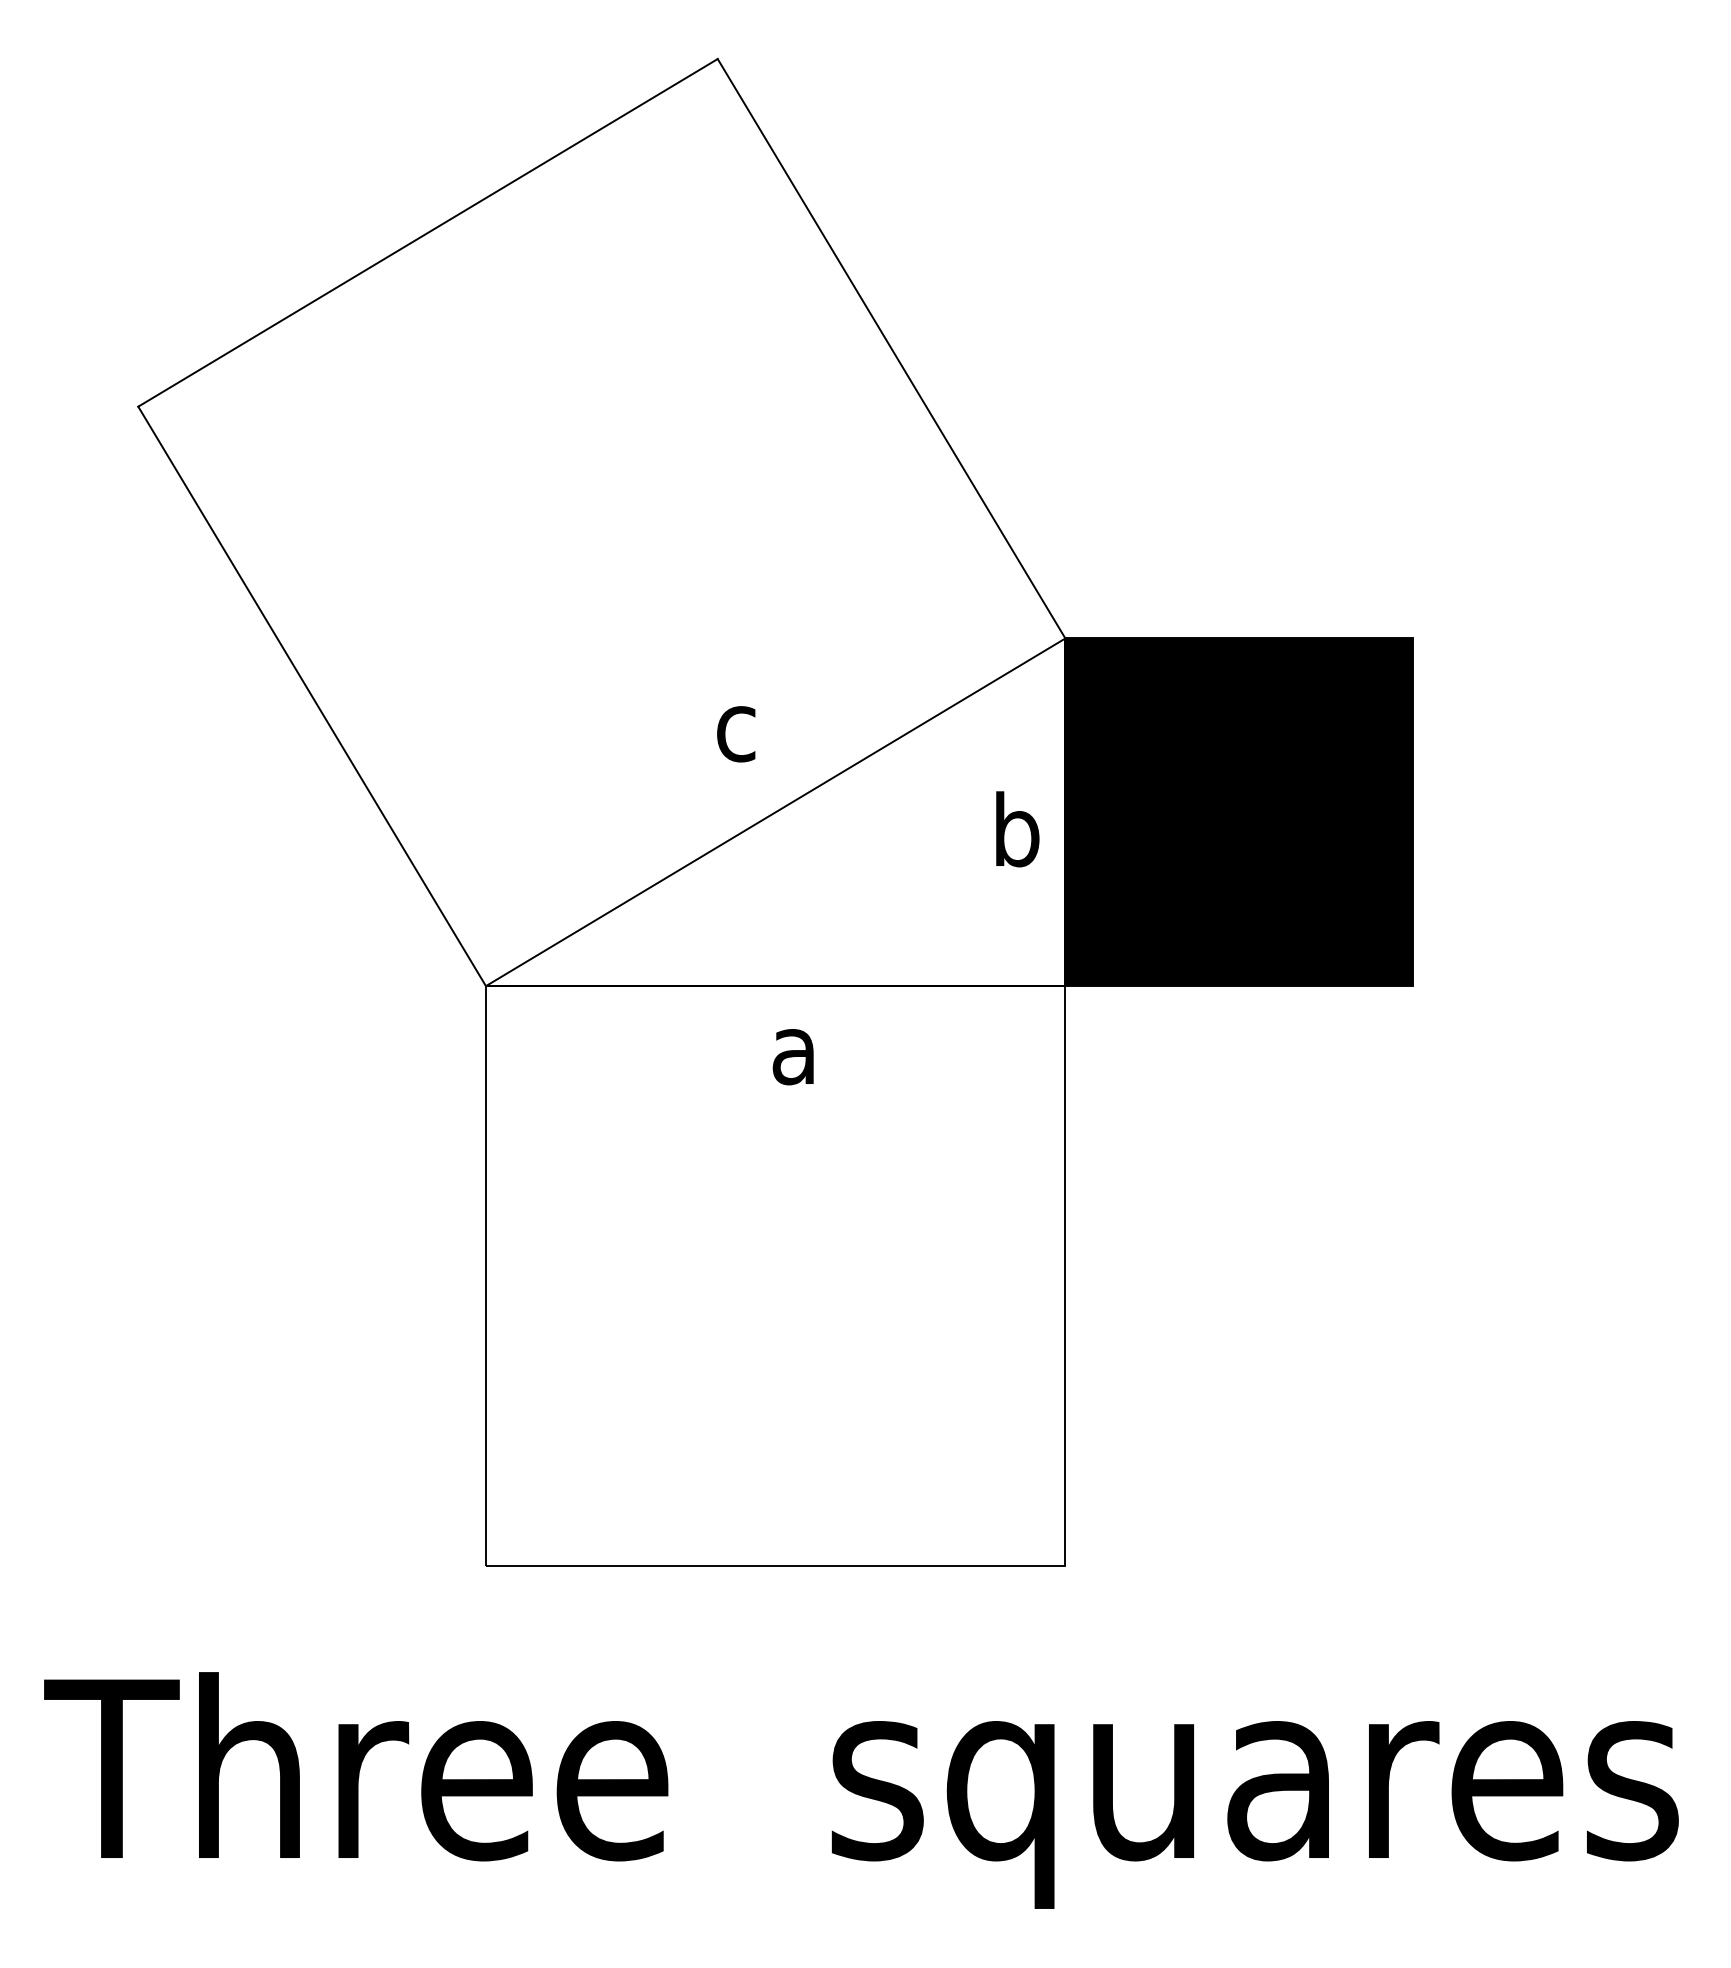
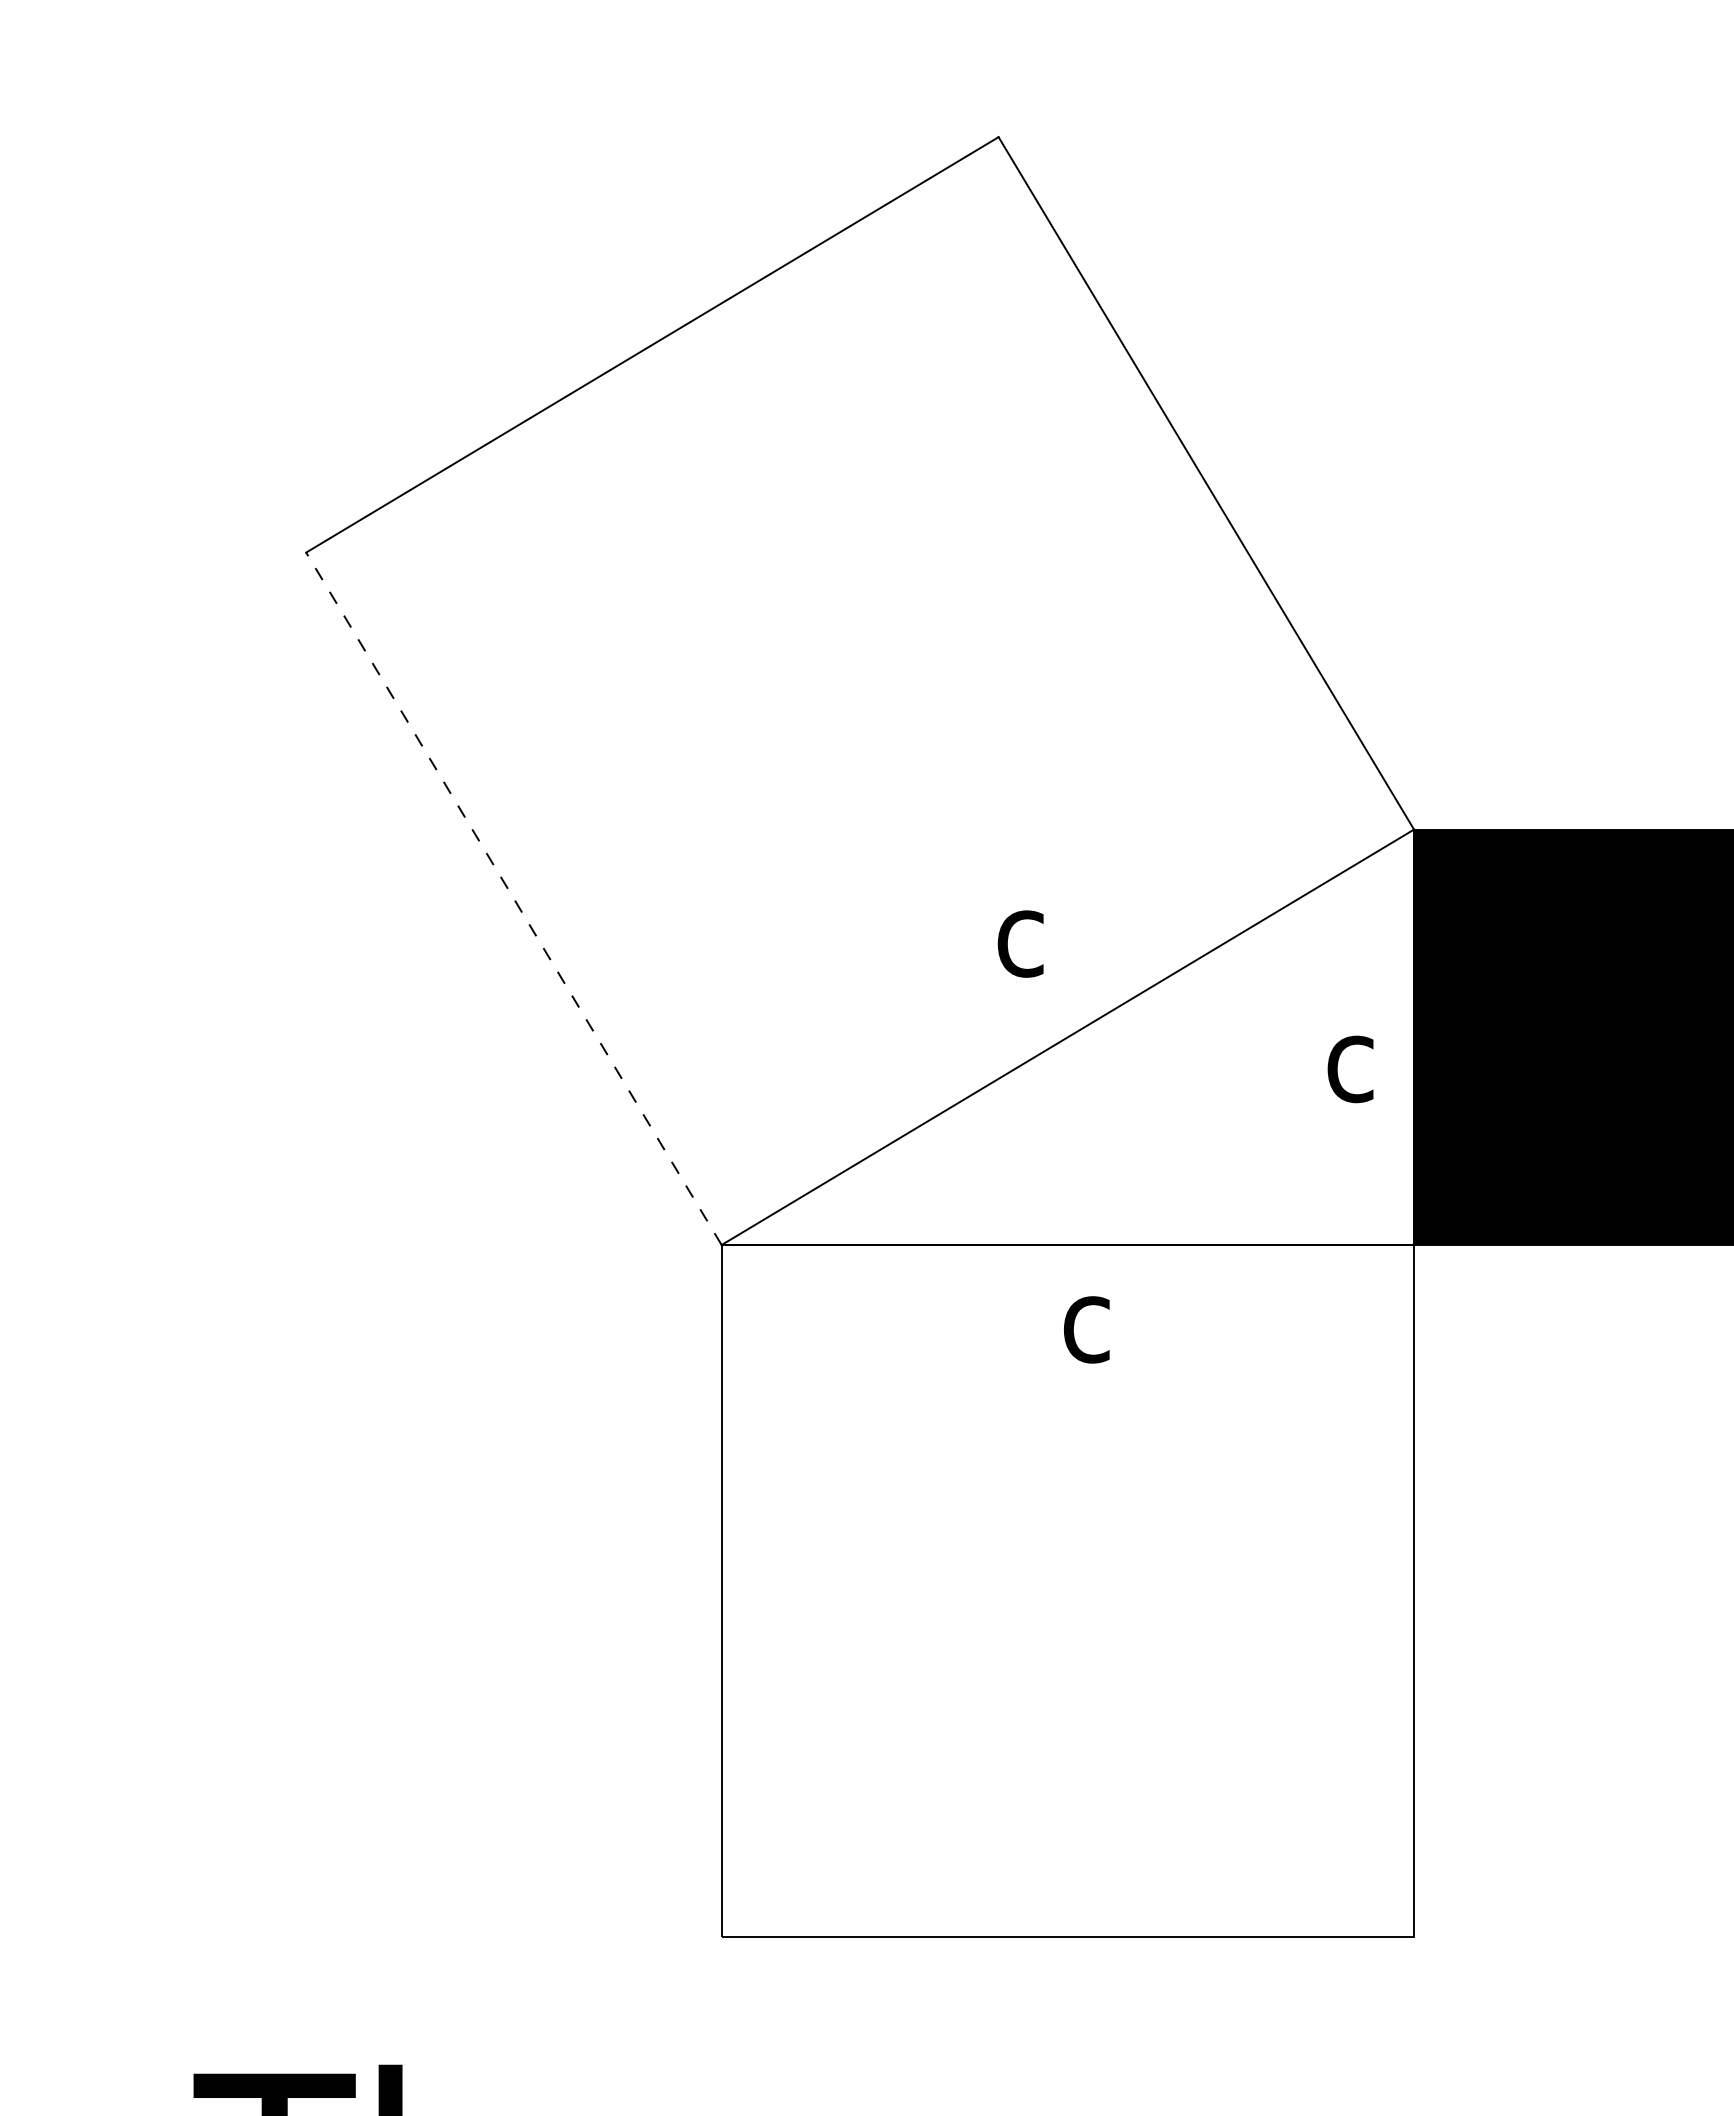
line: (312, 696) -> (514, 898), solid -> dashed
text: (1016, 829) -> (1355, 1057), b -> c
text: (792, 1057) -> (1087, 1330), a -> c

